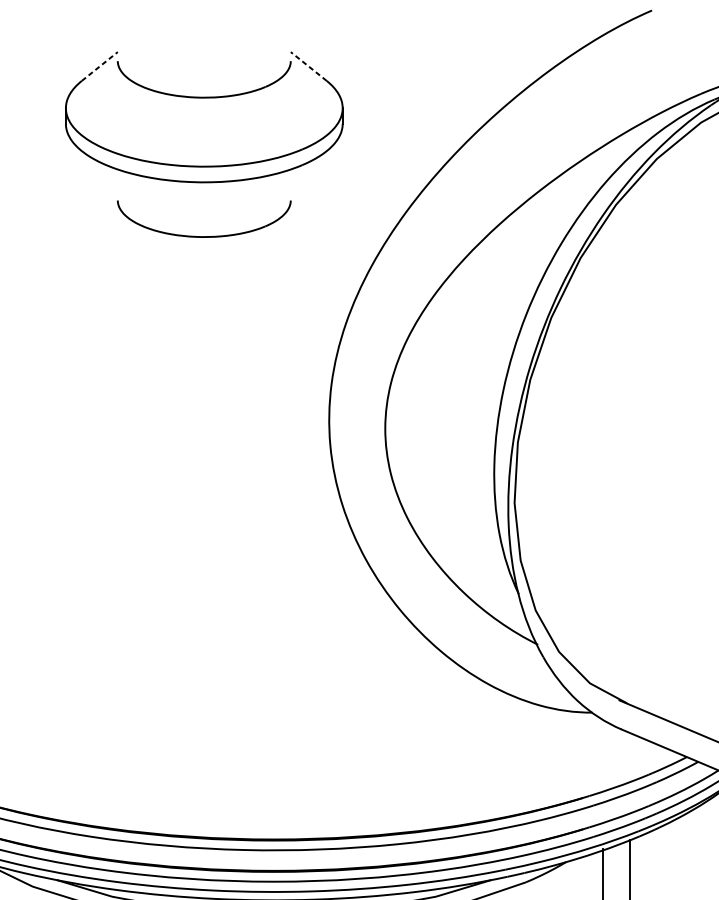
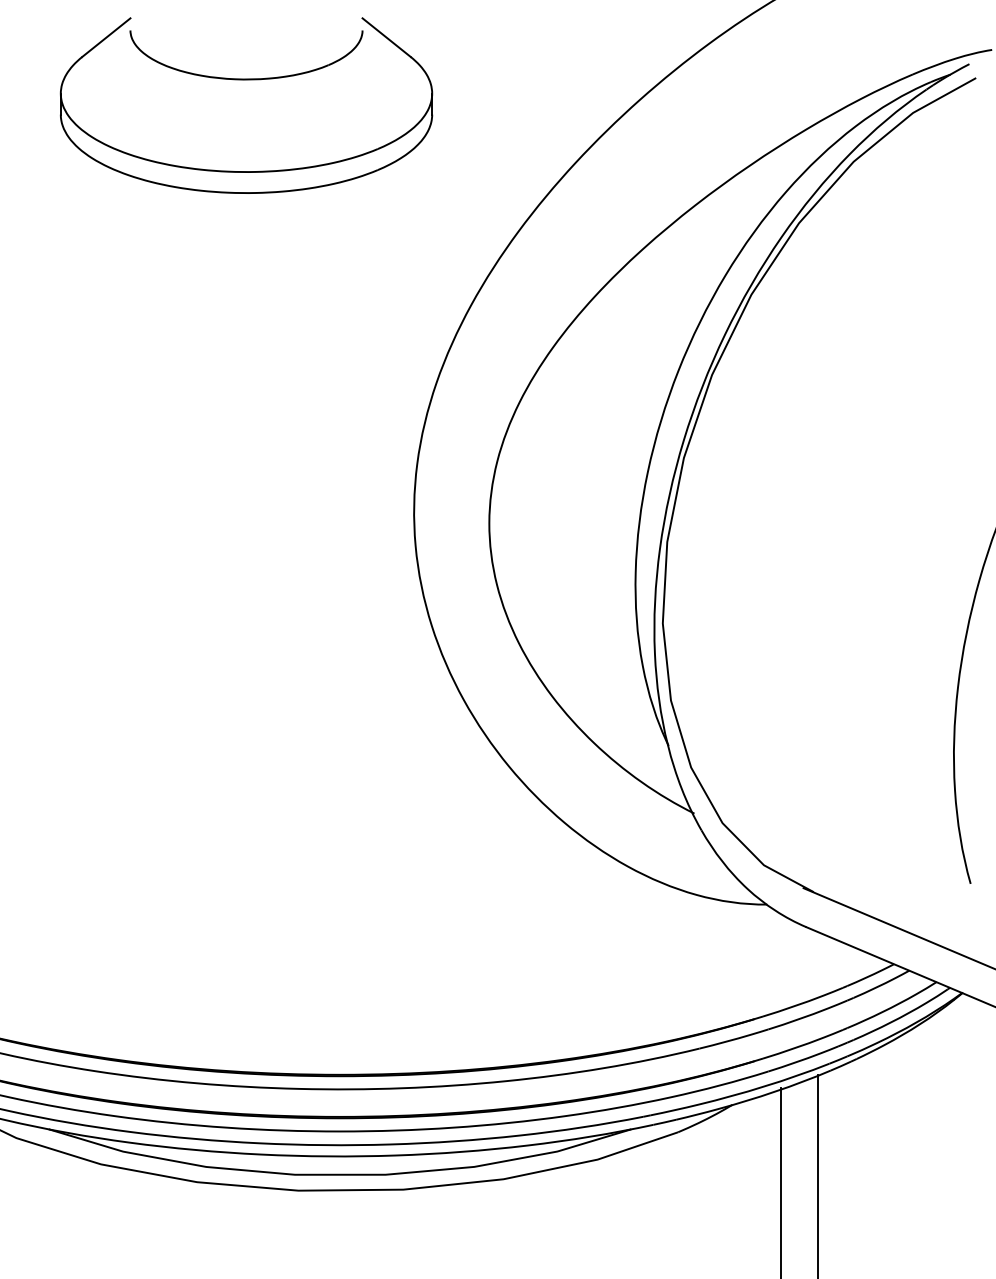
line: (99, 66) -> (106, 37), dashed -> solid
line: (308, 66) -> (386, 37), dashed -> solid
part: (204, 236) -> (246, 265), removed

